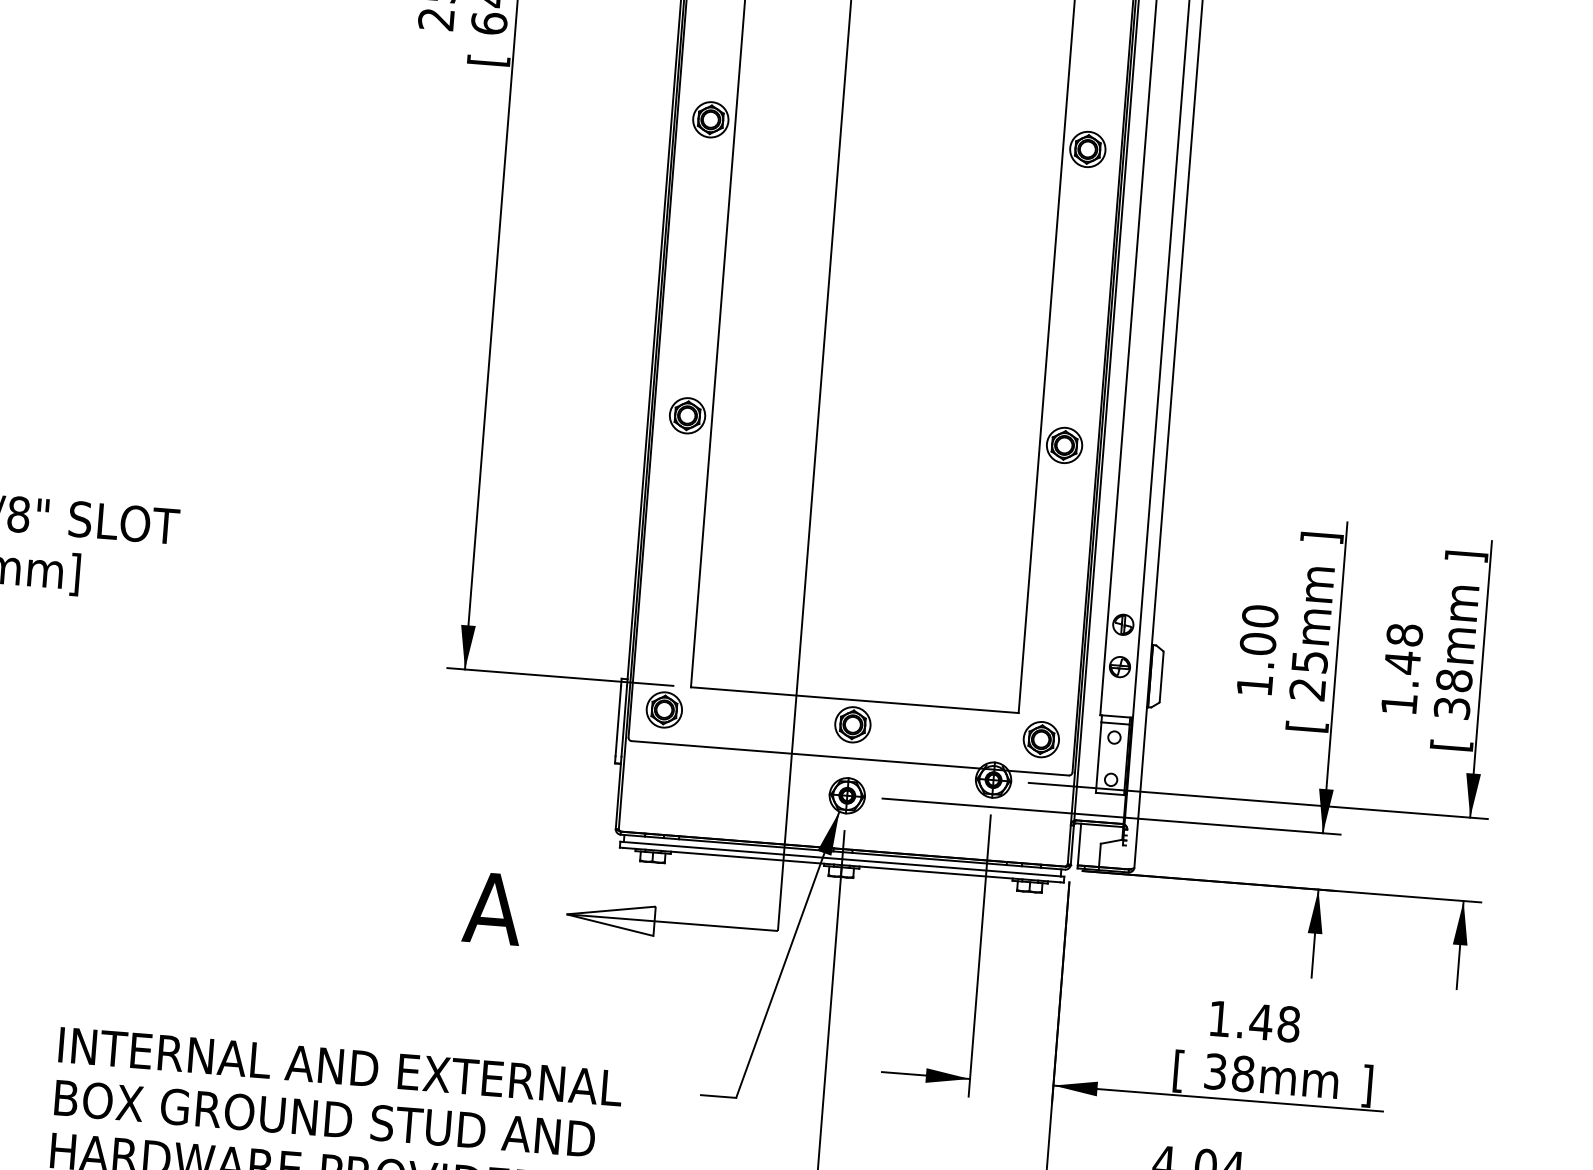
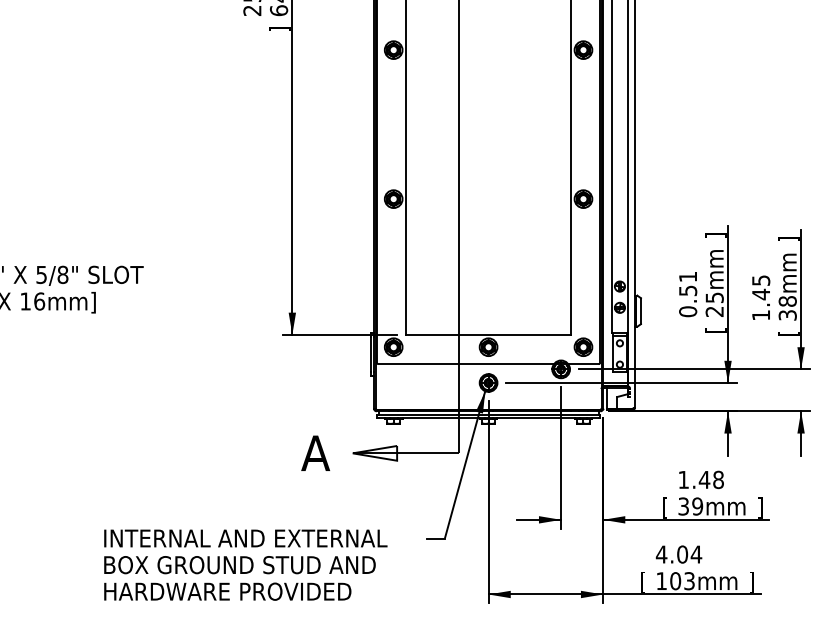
text: (487, 60) -> (279, 29), [ -> ]
text: (1405, 634) -> (761, 280), 1.48 -> 1.45
text: (1258, 651) -> (688, 294), 1.00 -> 0.51
text: (1242, 1073) -> (697, 506), 38mm -> 39mm

